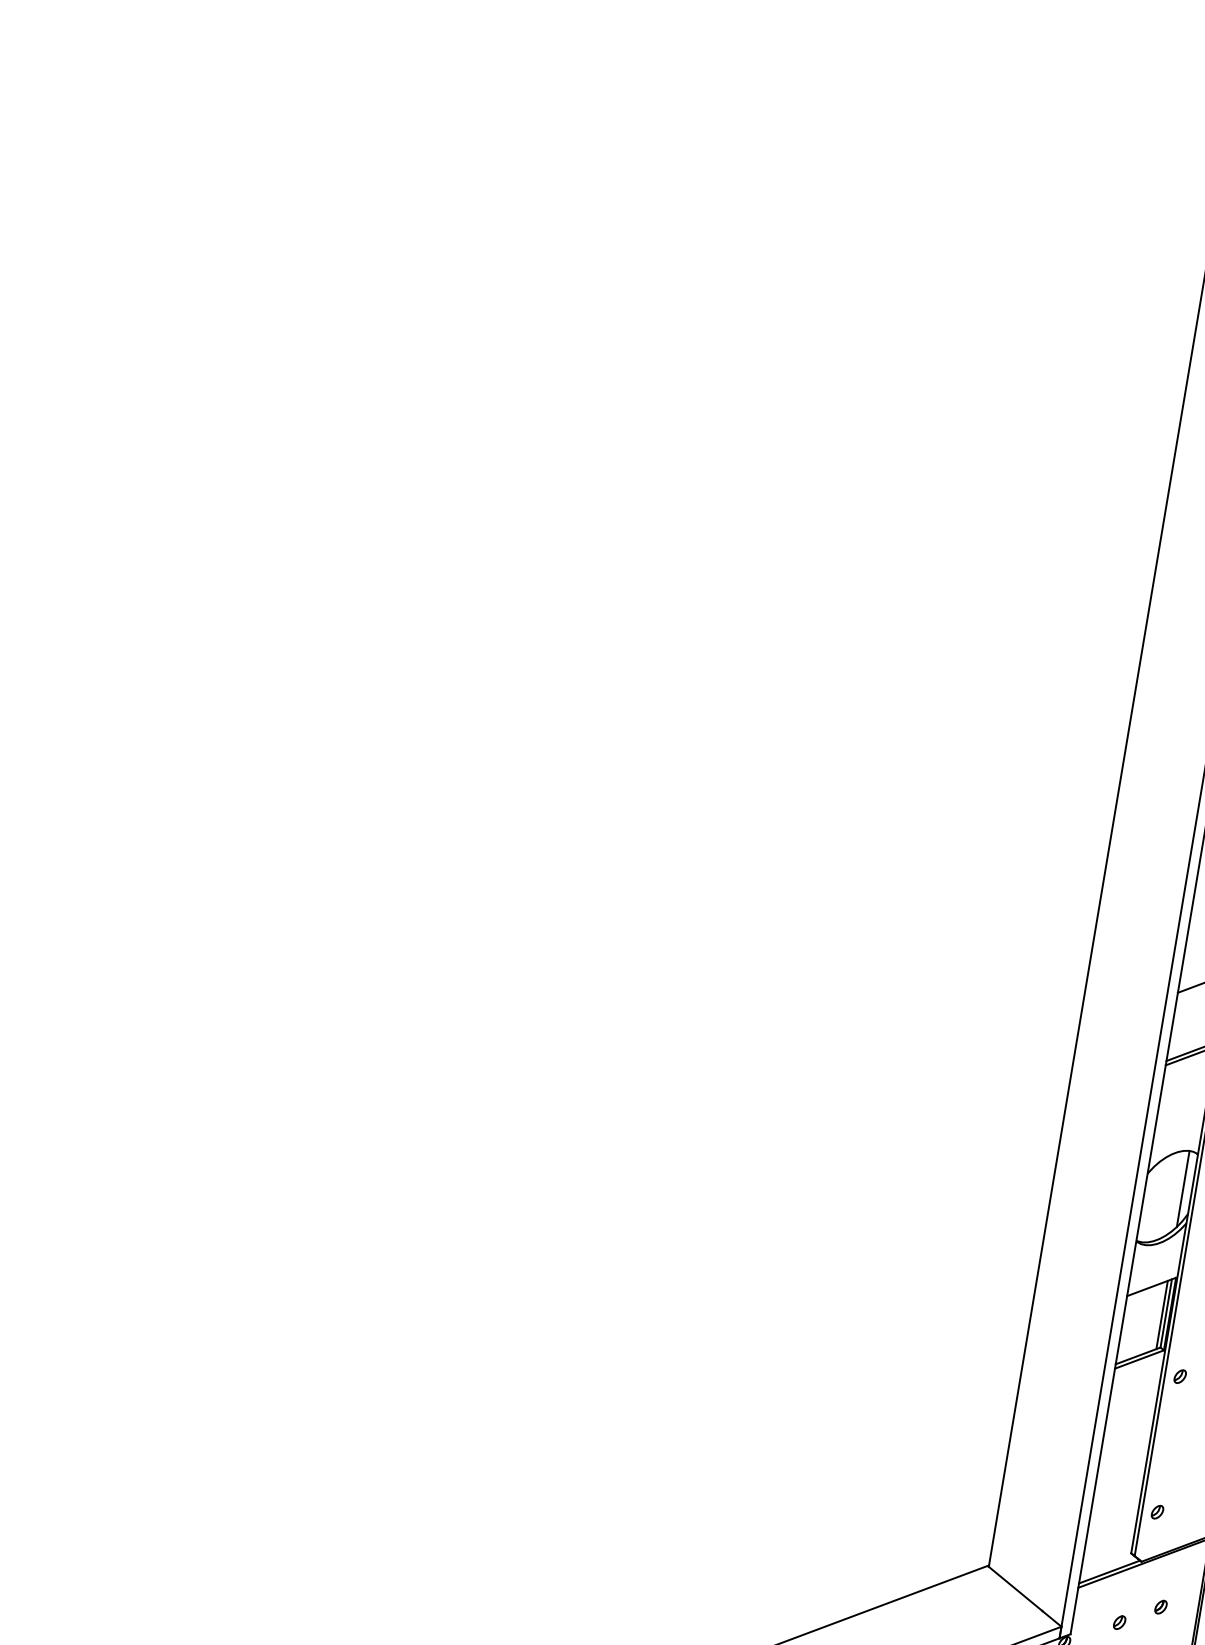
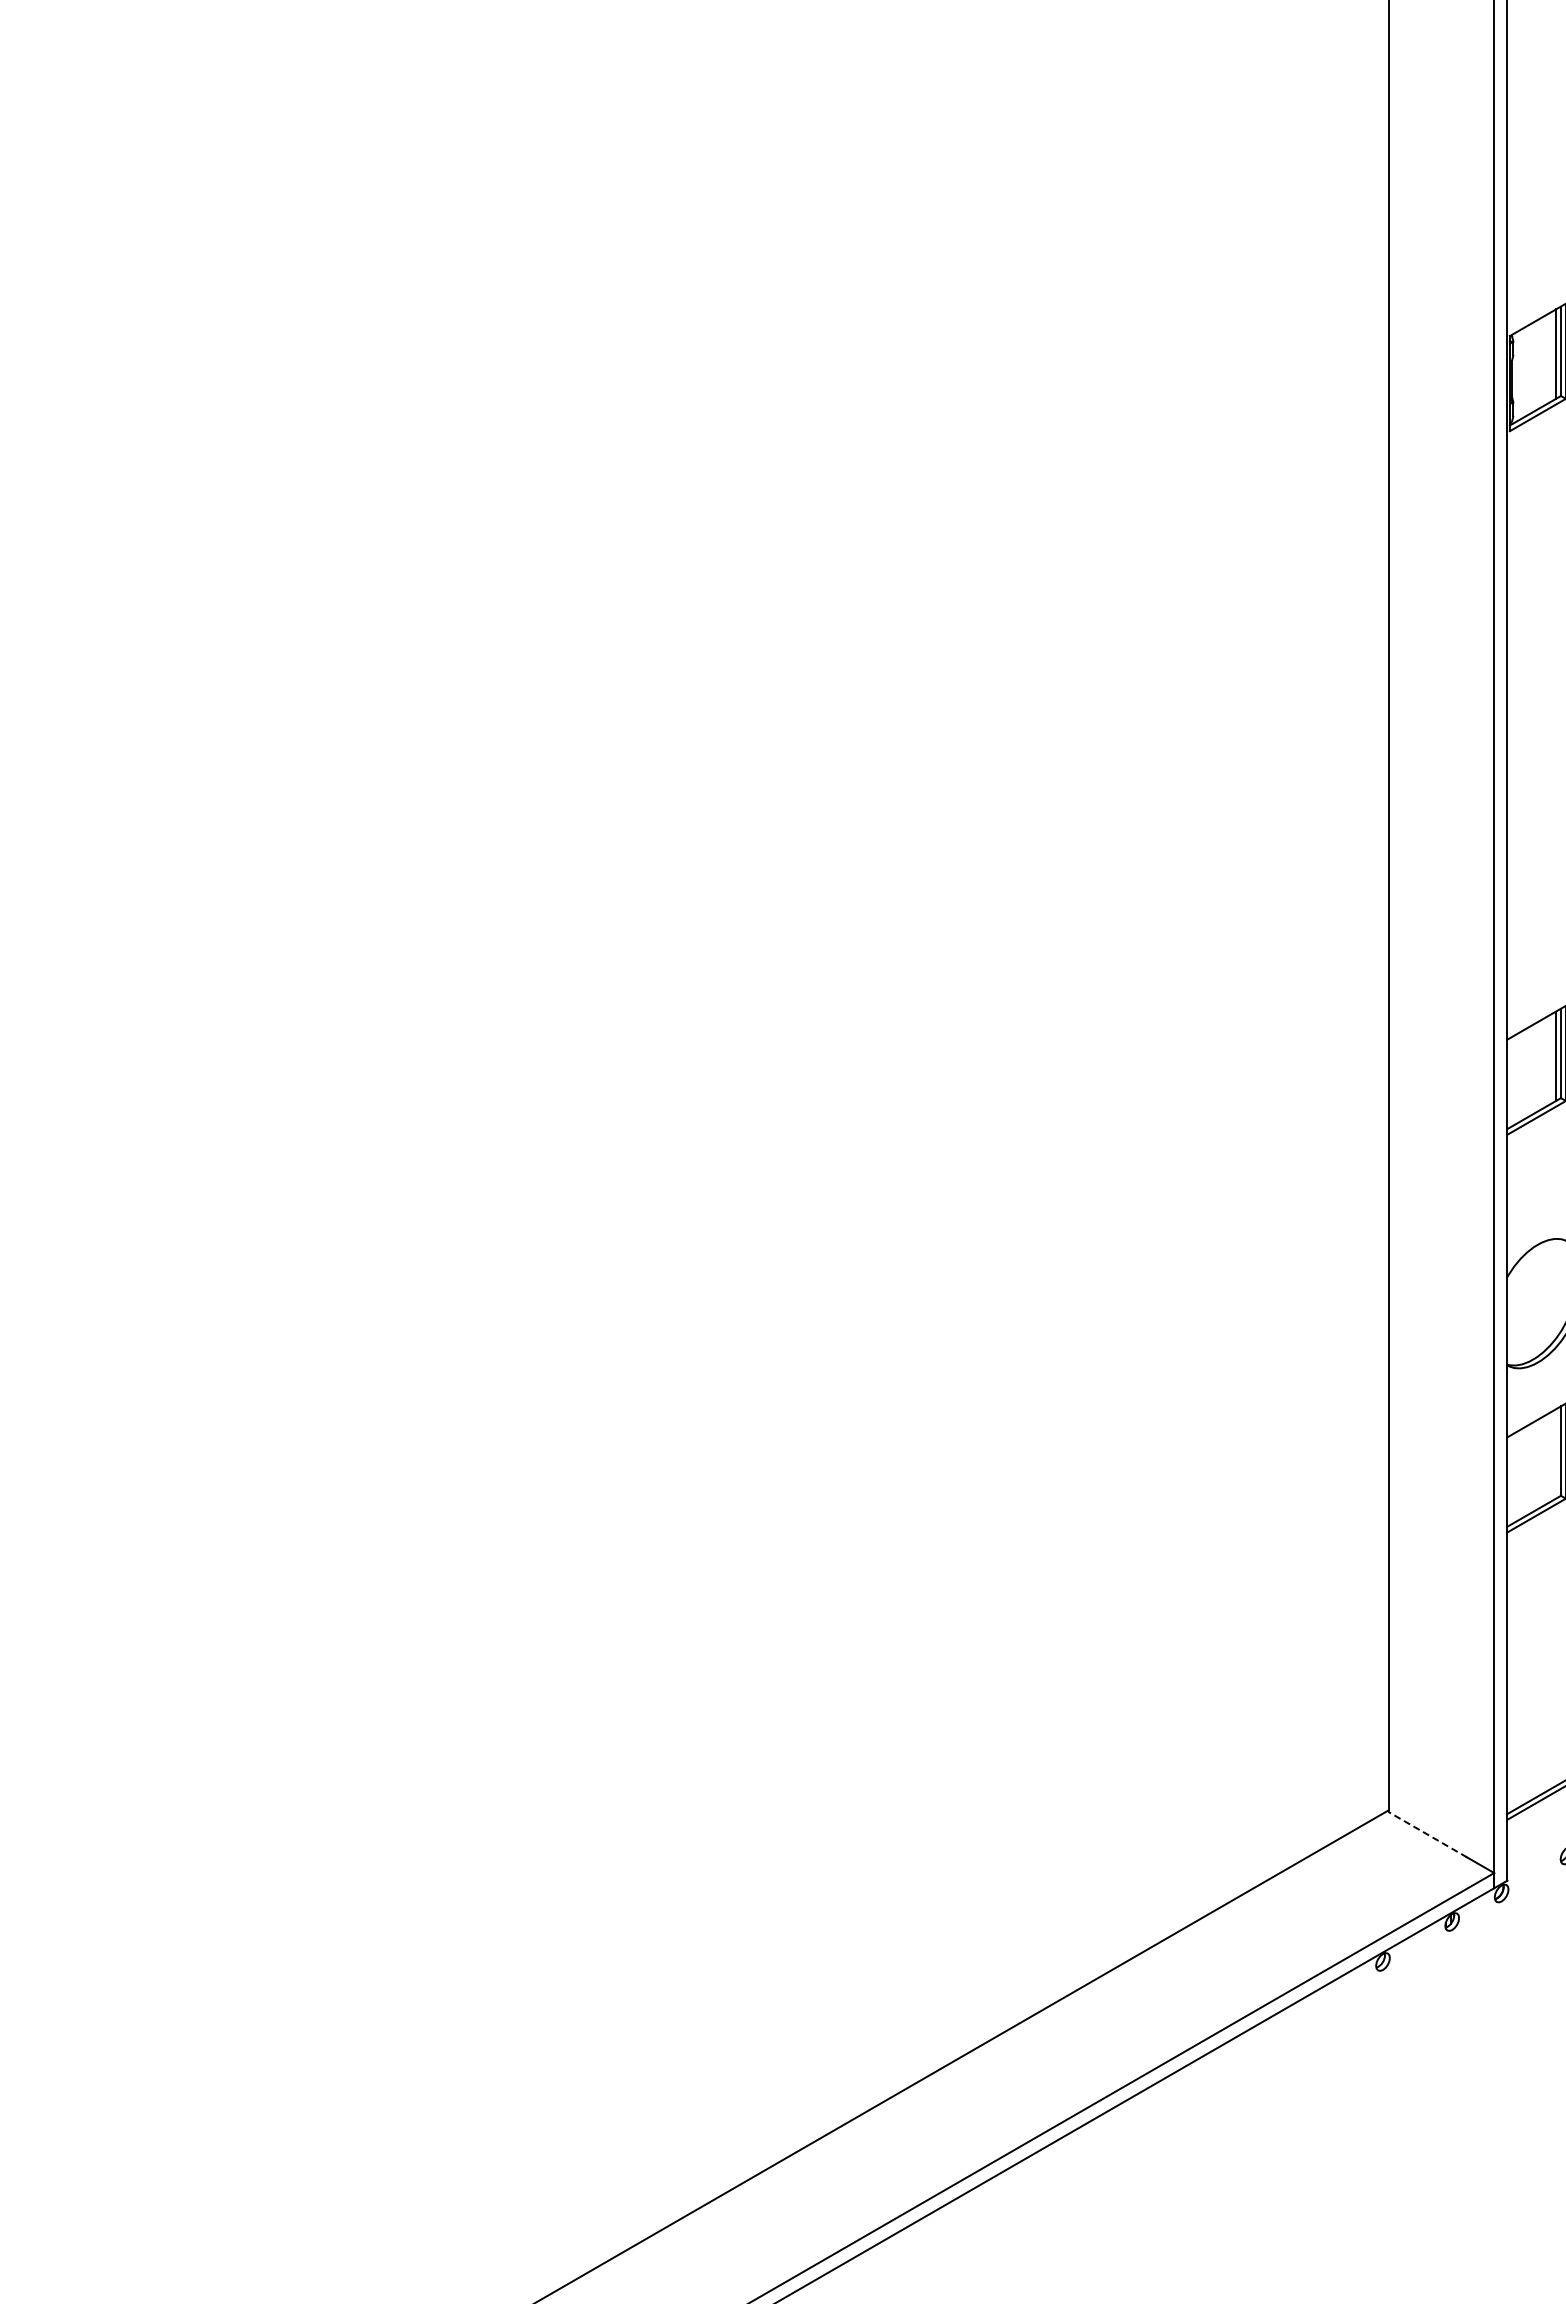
line: (1183, 1188) -> (1556, 1288), removed
line: (1162, 1314) -> (1556, 1453), removed
line: (1015, 1588) -> (1427, 1834), solid -> dashed

